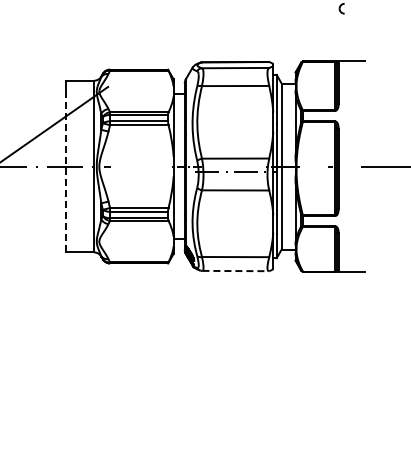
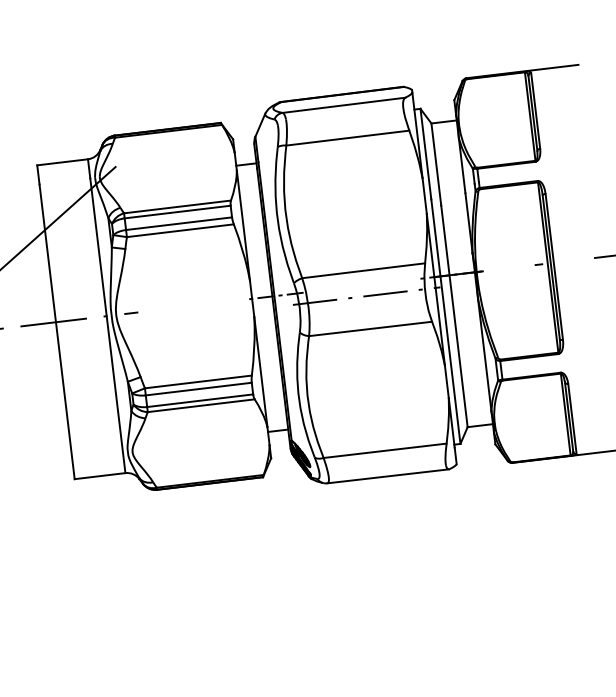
line: (66, 171) -> (57, 331), dashed -> solid
line: (236, 271) -> (389, 476), dashed -> solid

